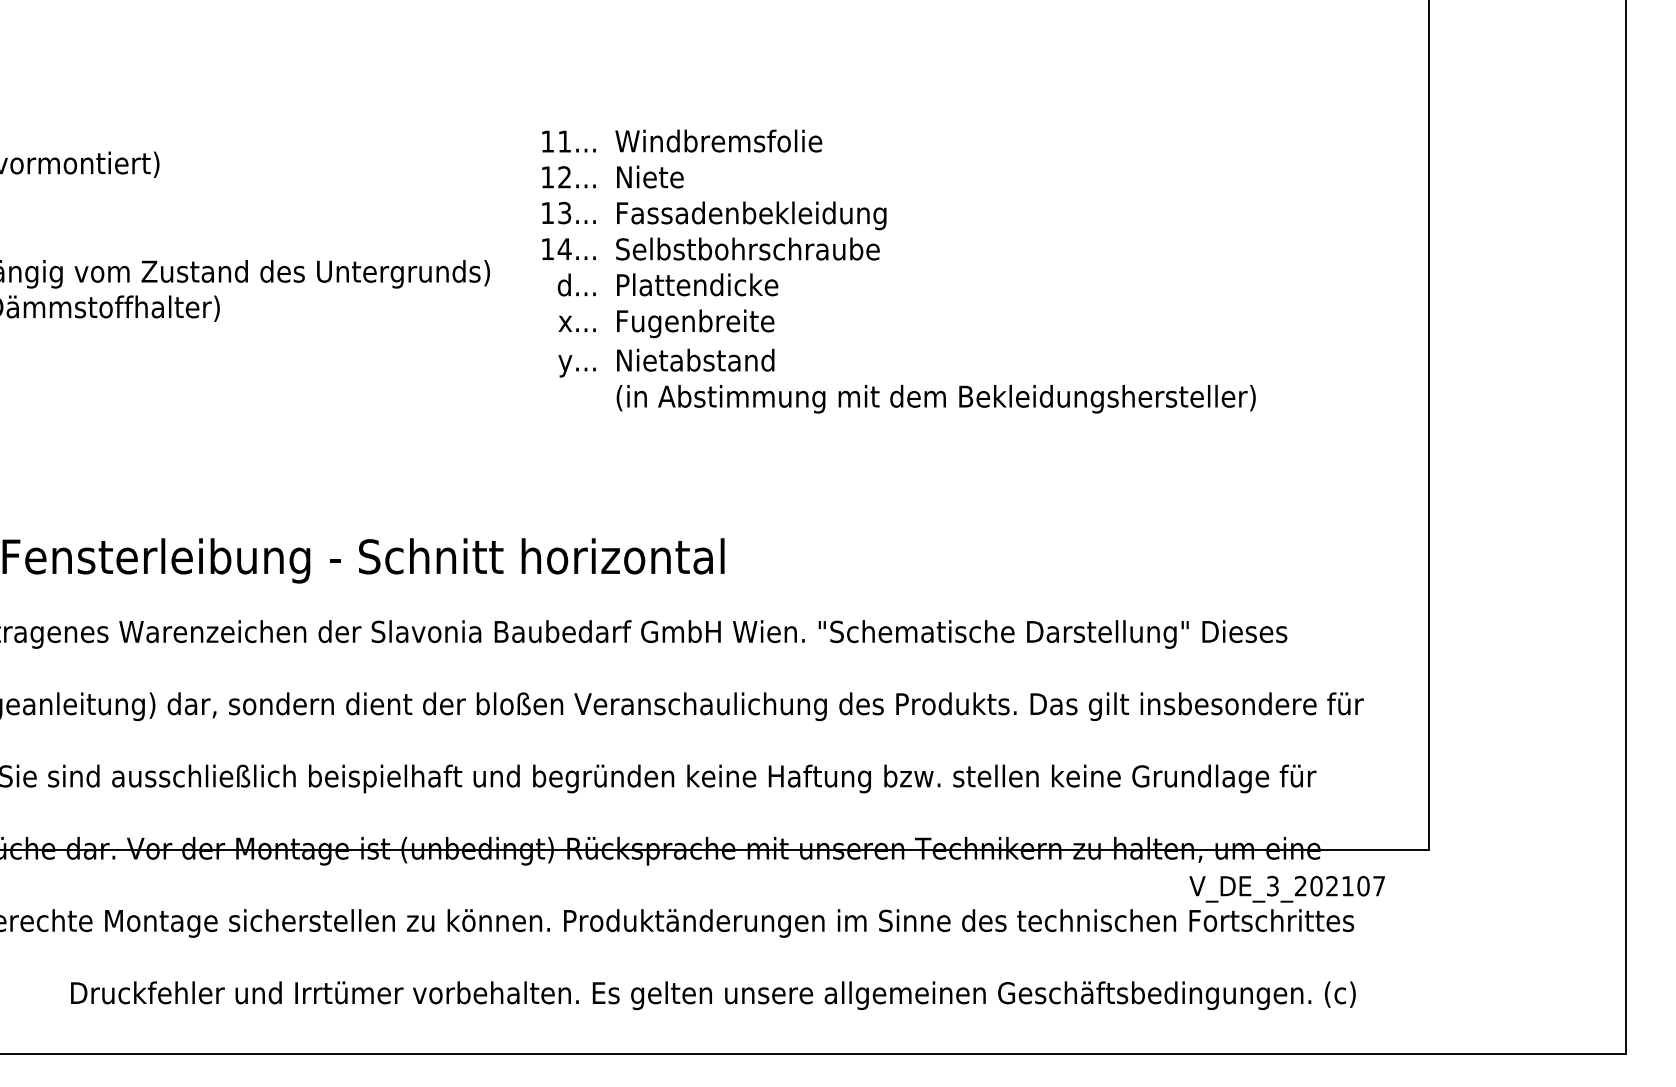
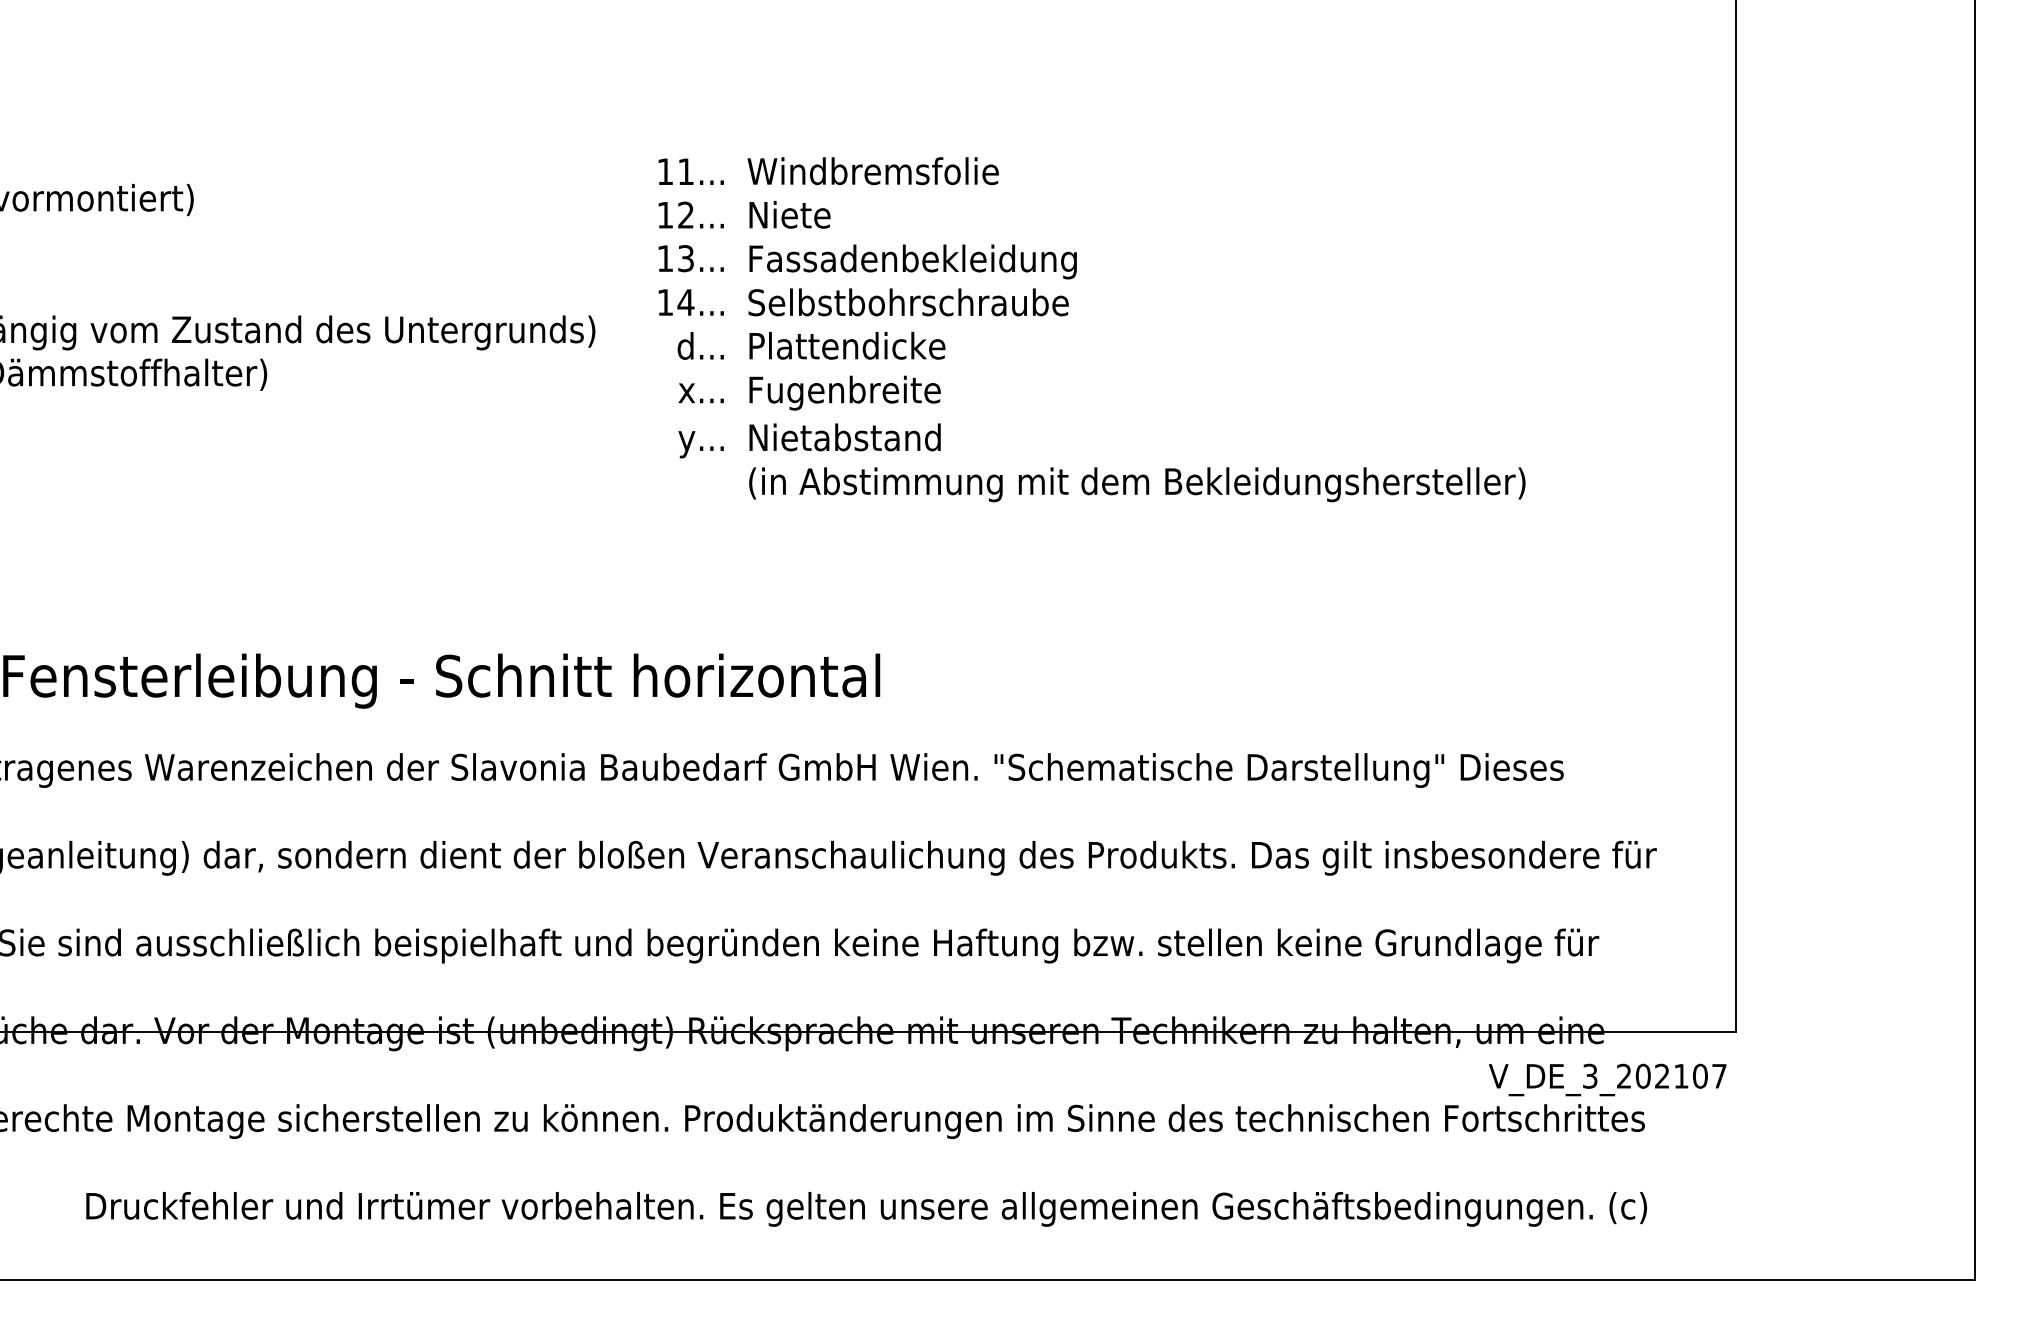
text: (1287, 888) -> (1607, 1079), moved

